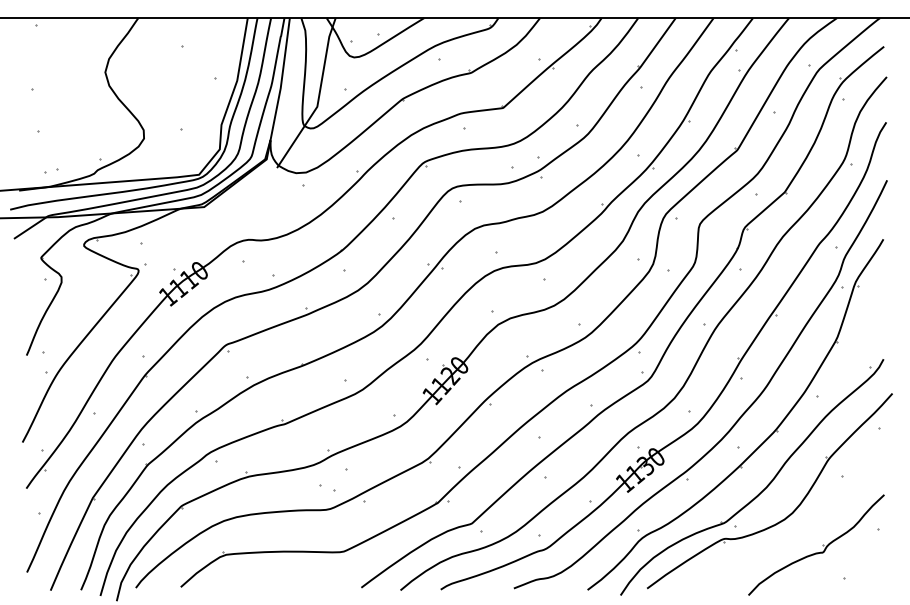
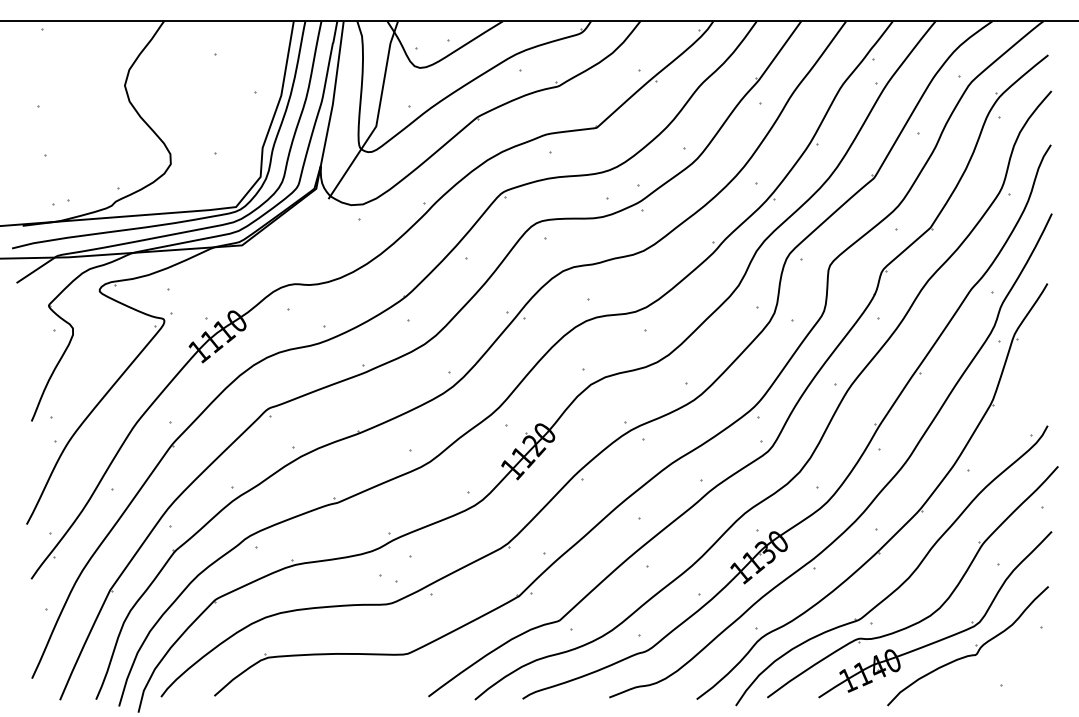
part: (796, 537) -> (944, 637), added

